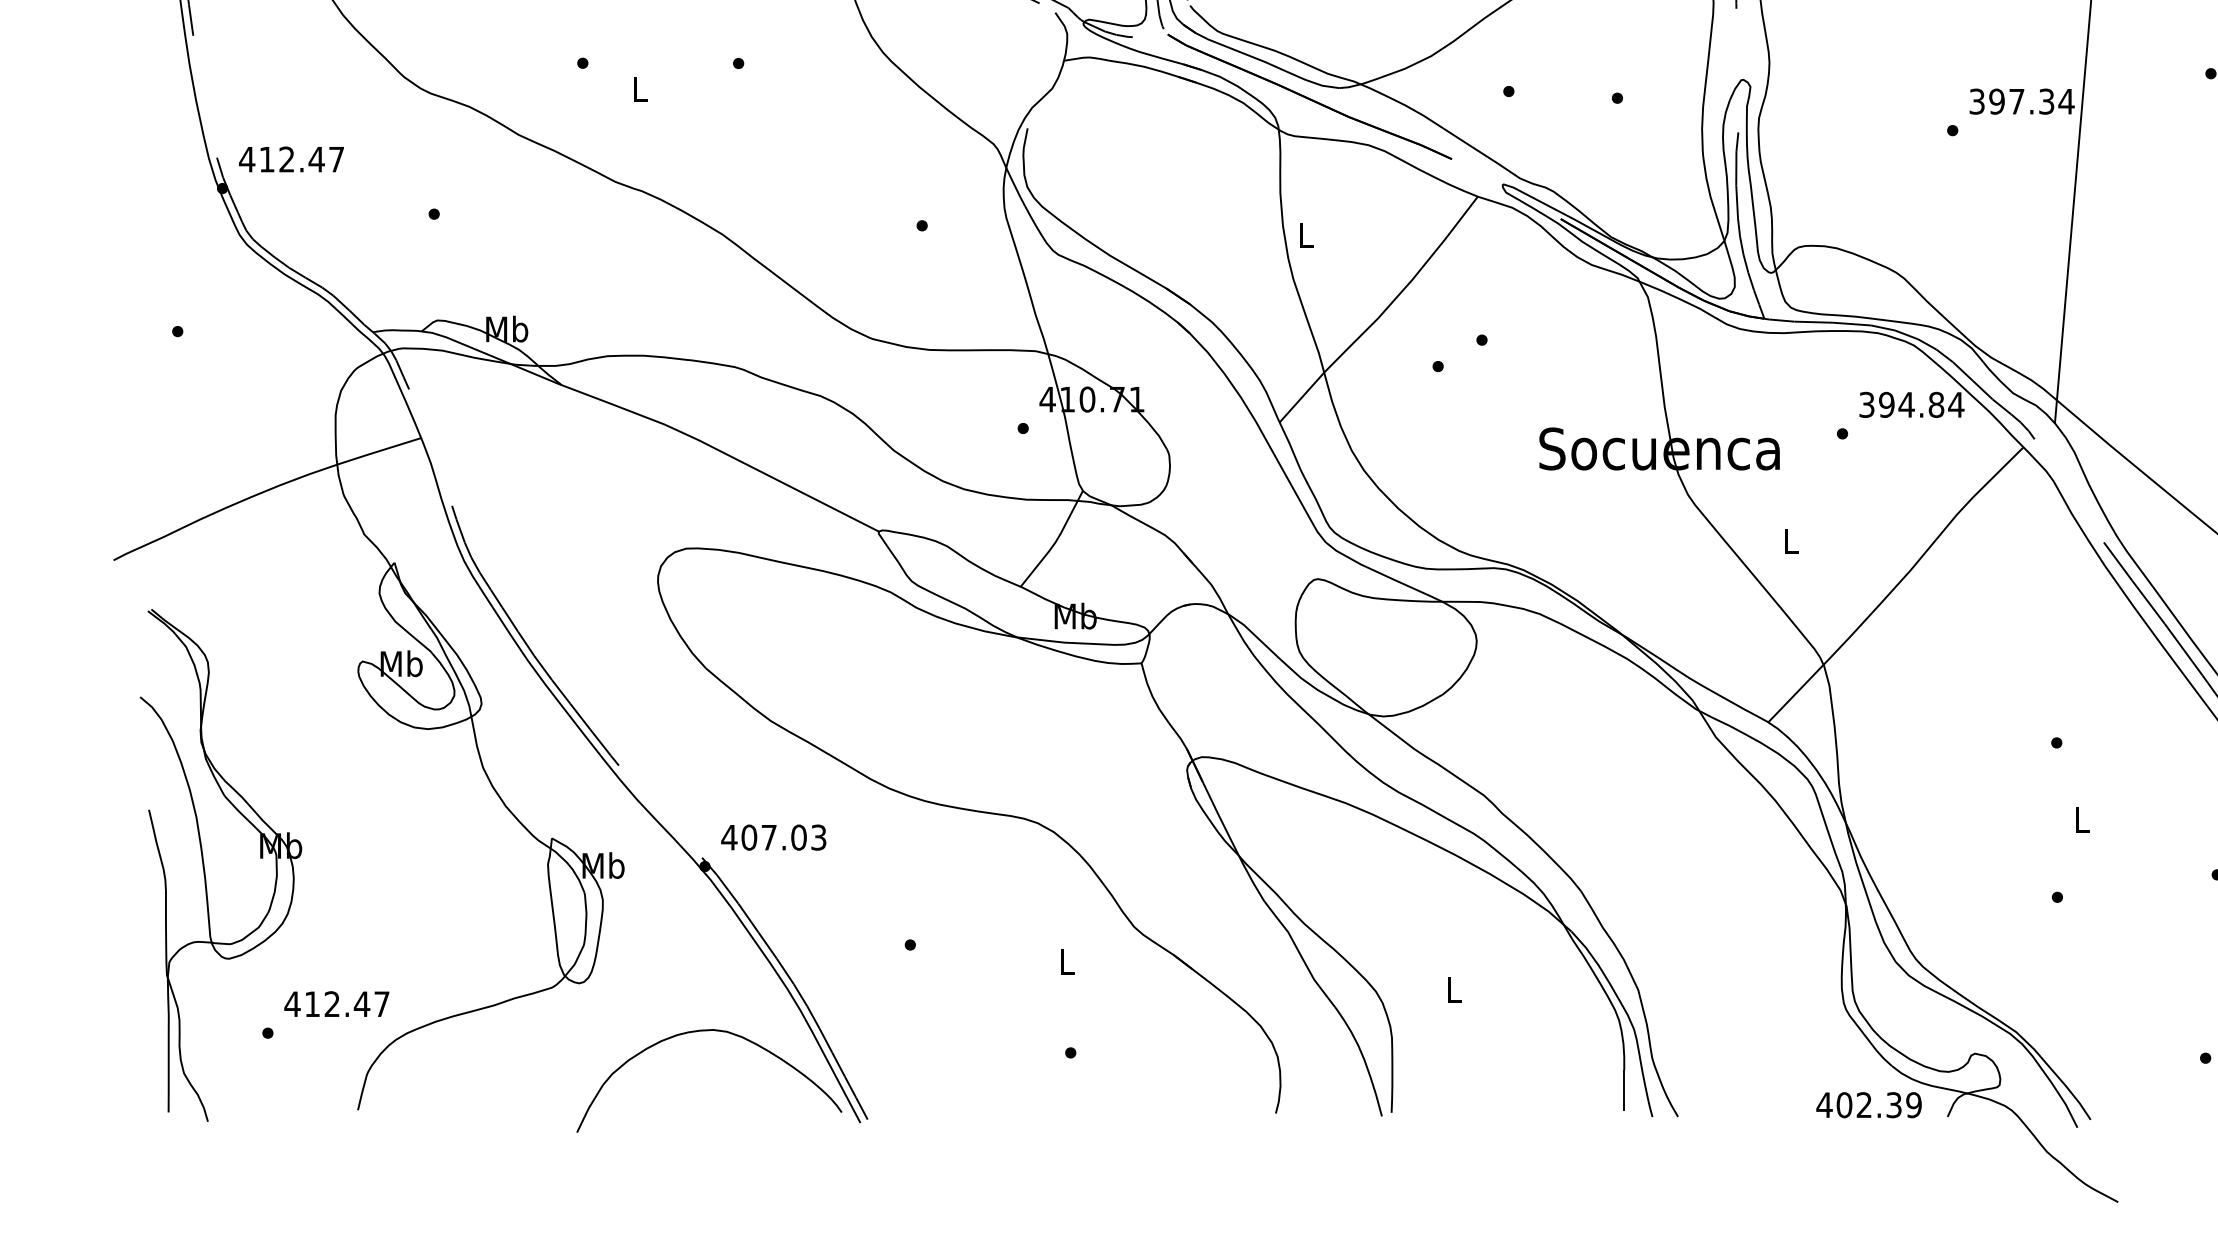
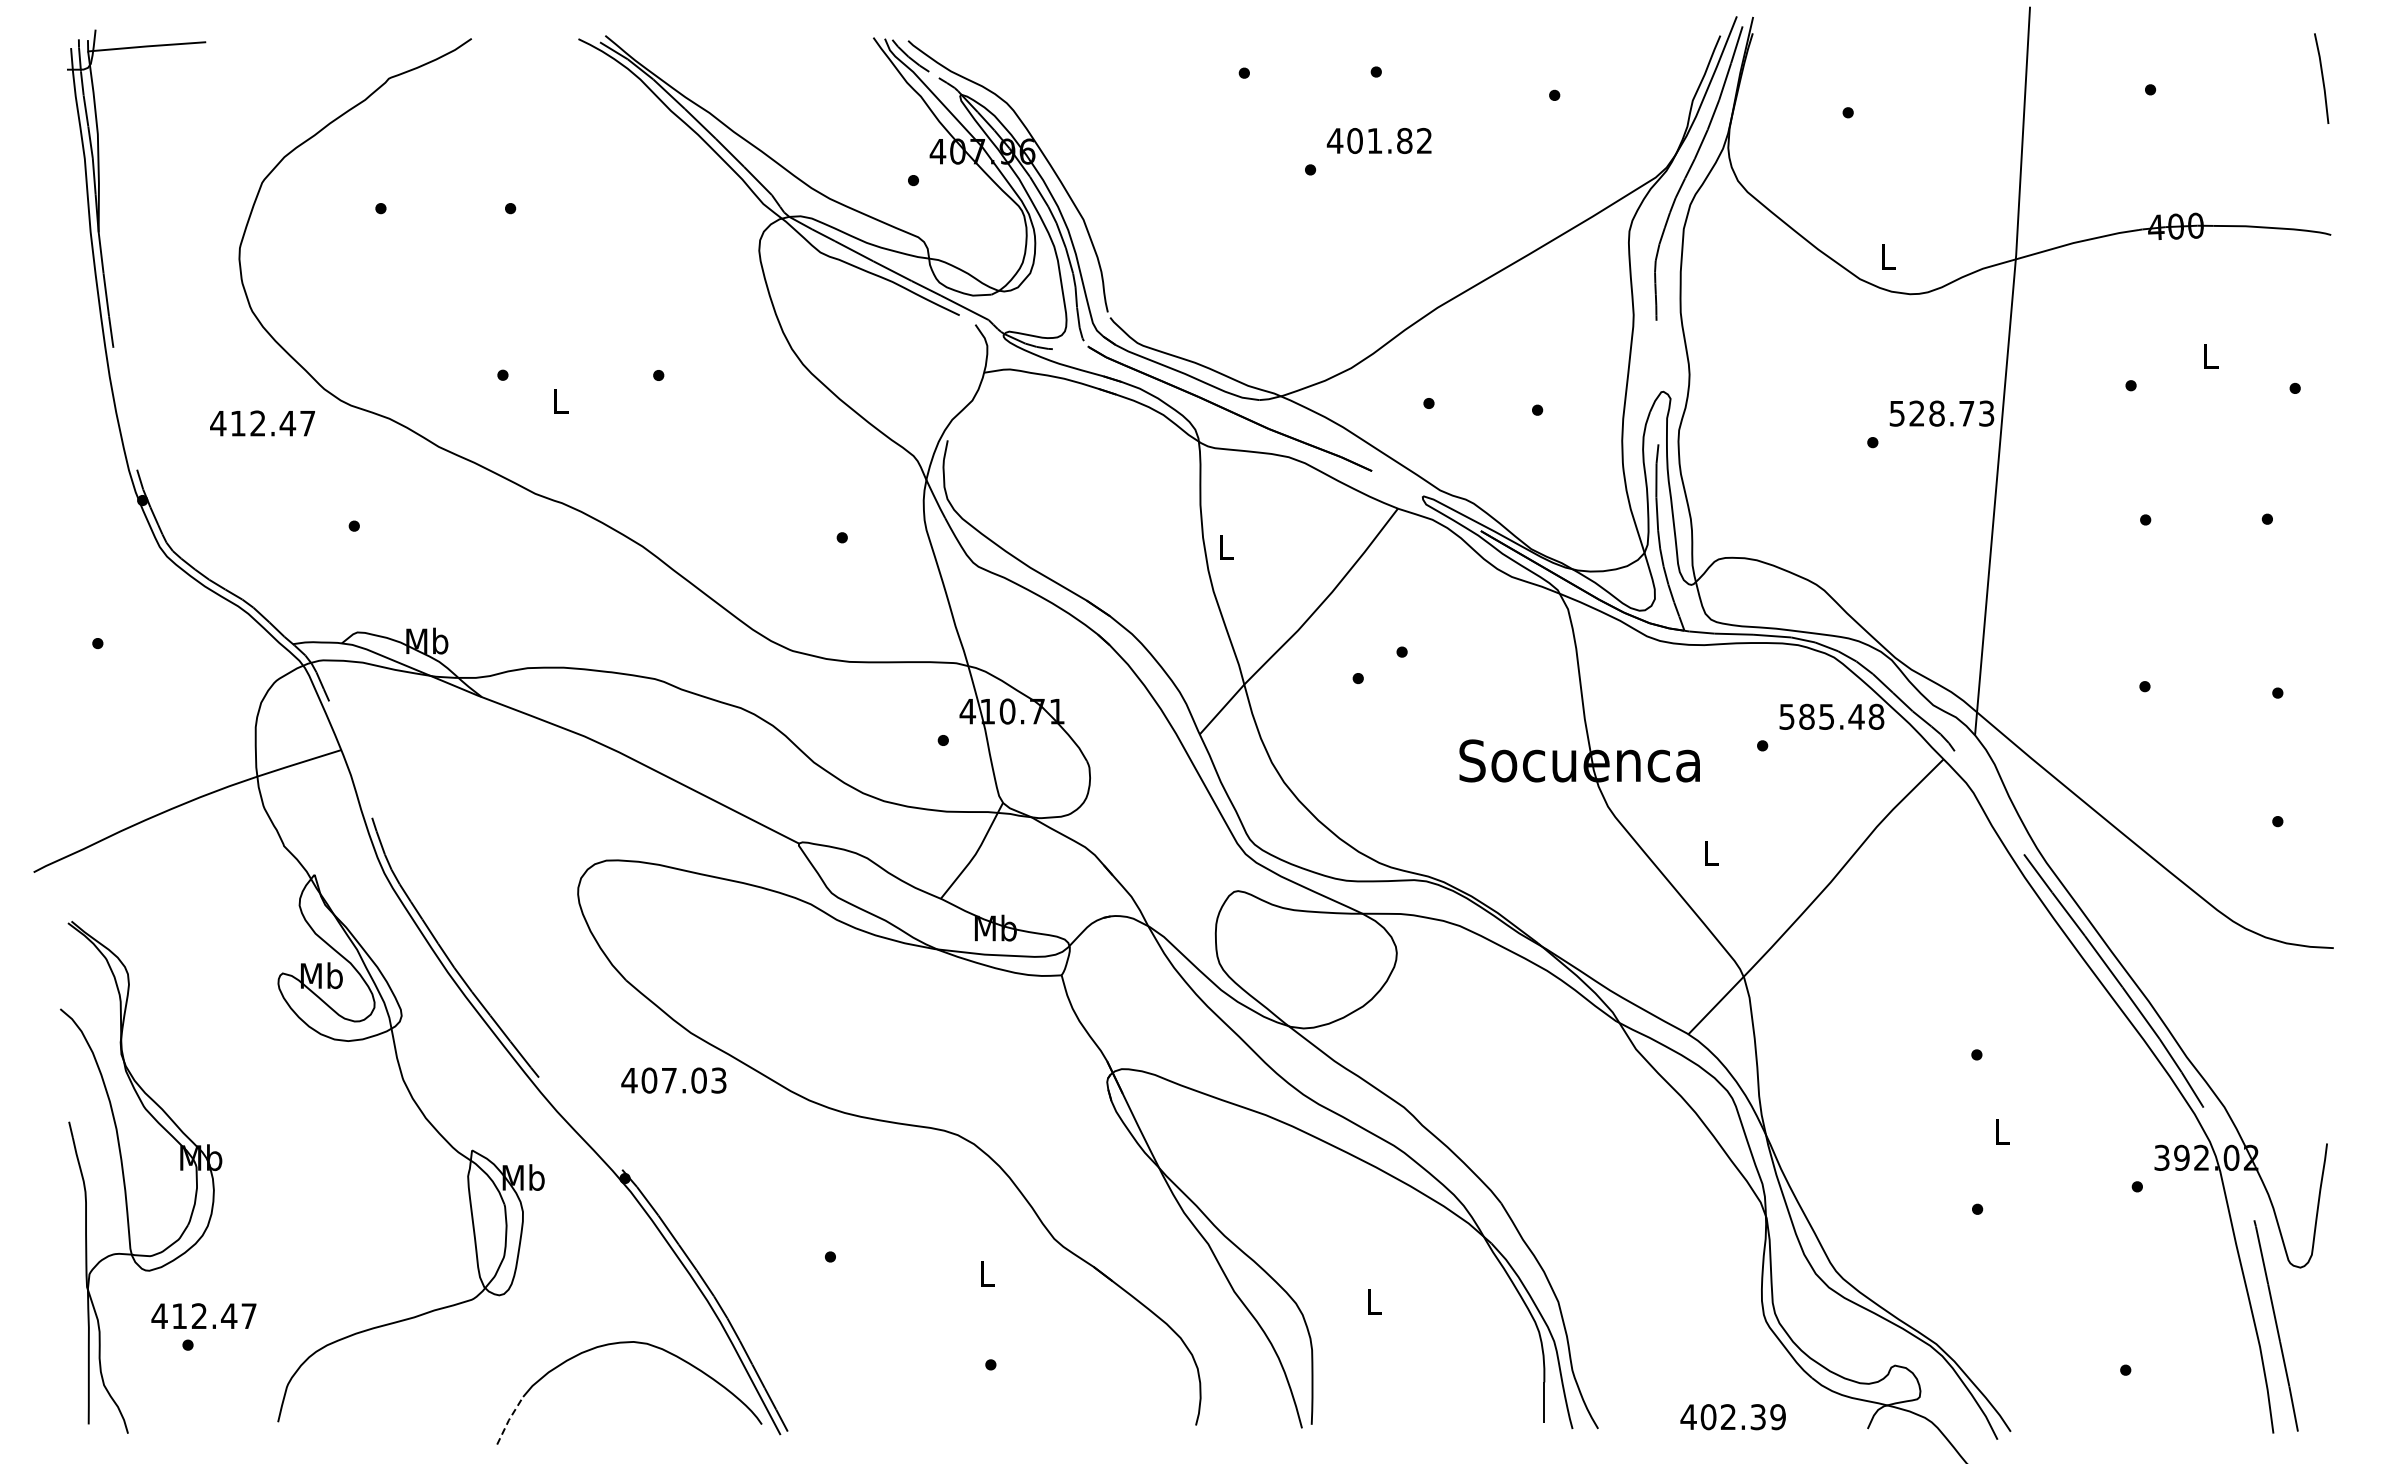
text: (2022, 101) -> (1942, 413), 397.34 -> 528.73
text: (291, 159) -> (262, 423), moved
text: (1912, 404) -> (1832, 716), 394.84 -> 585.48
text: (773, 837) -> (673, 1080), moved
text: (336, 1003) -> (203, 1315), moved
text: (1868, 1105) -> (1732, 1417), moved
line: (588, 1108) -> (508, 1420), solid -> dashed

